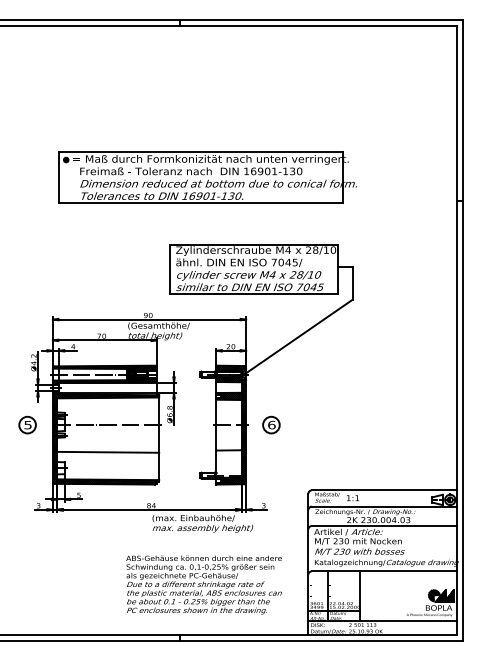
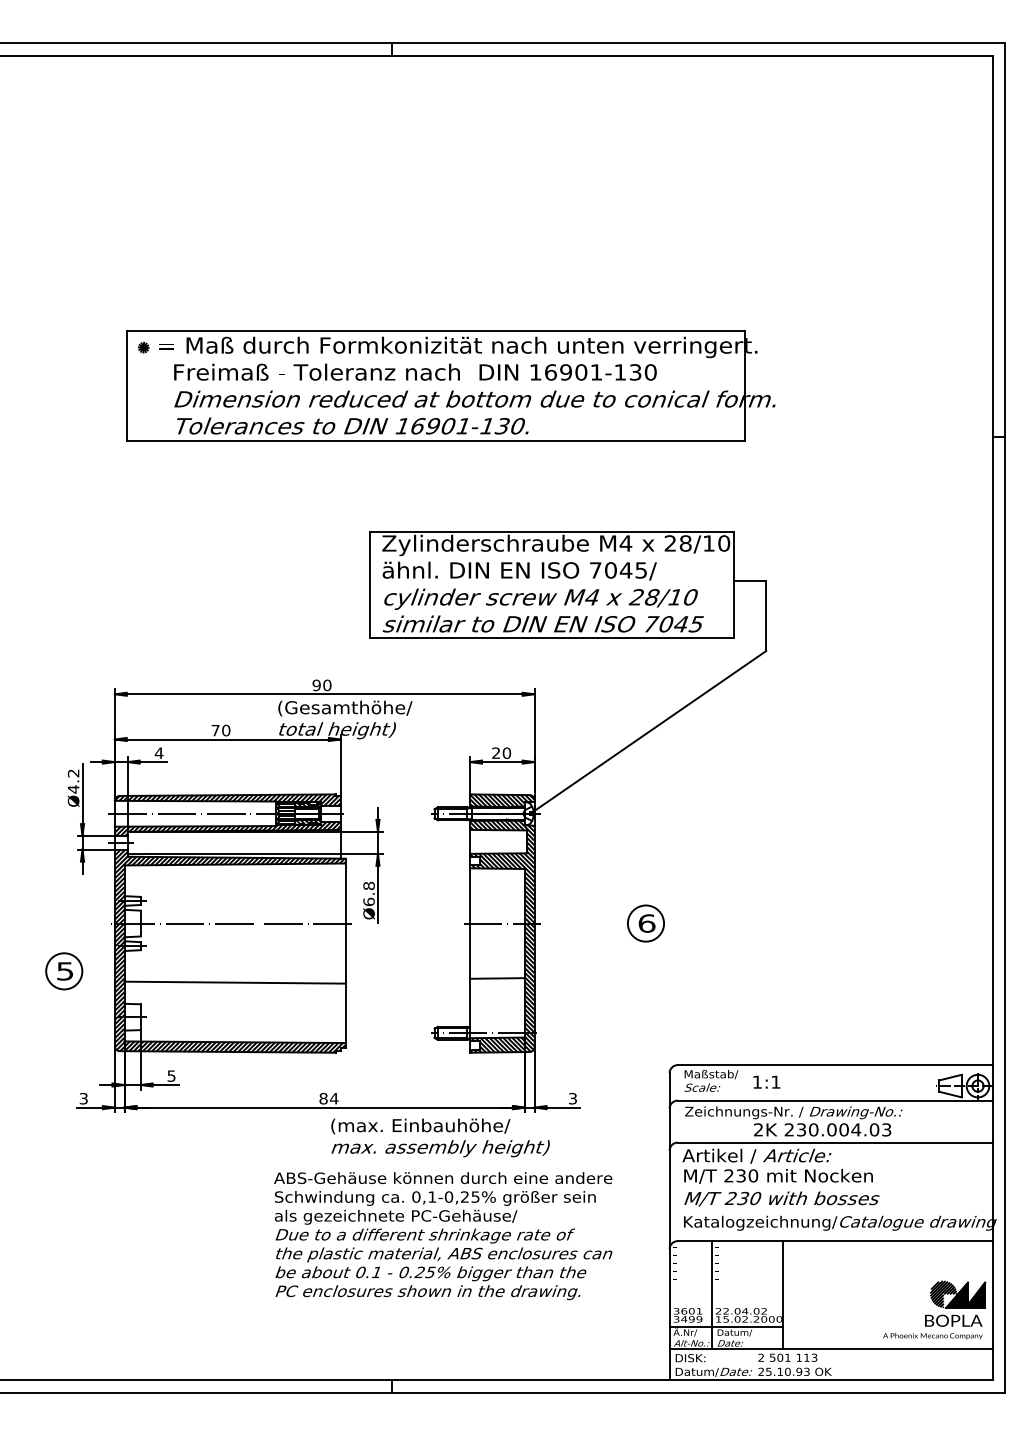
part: (27, 424) -> (63, 969), moved
part: (271, 424) -> (646, 922), moved
text: (203, 584) -> (441, 1235), moved

